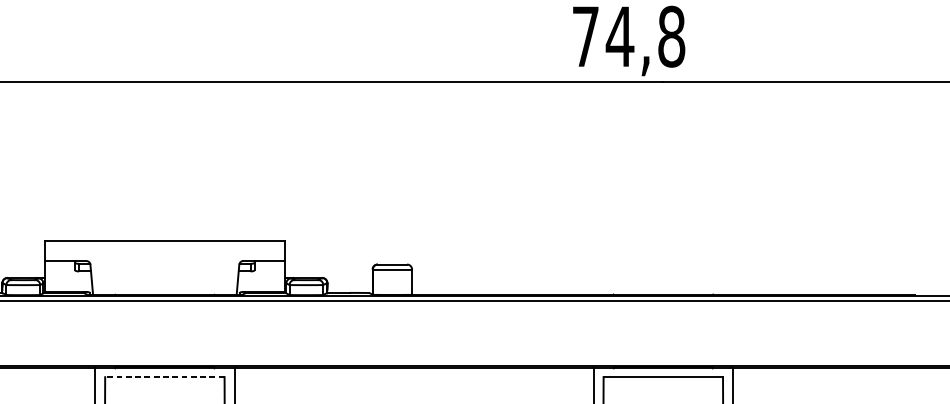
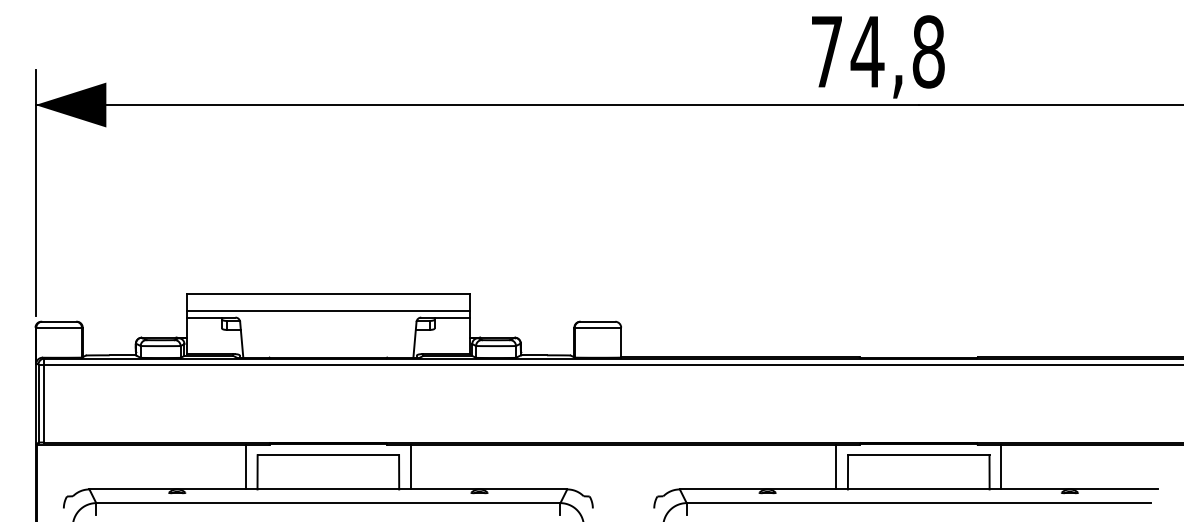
line: (165, 255) -> (328, 310), added
line: (165, 377) -> (328, 455), dashed -> solid

